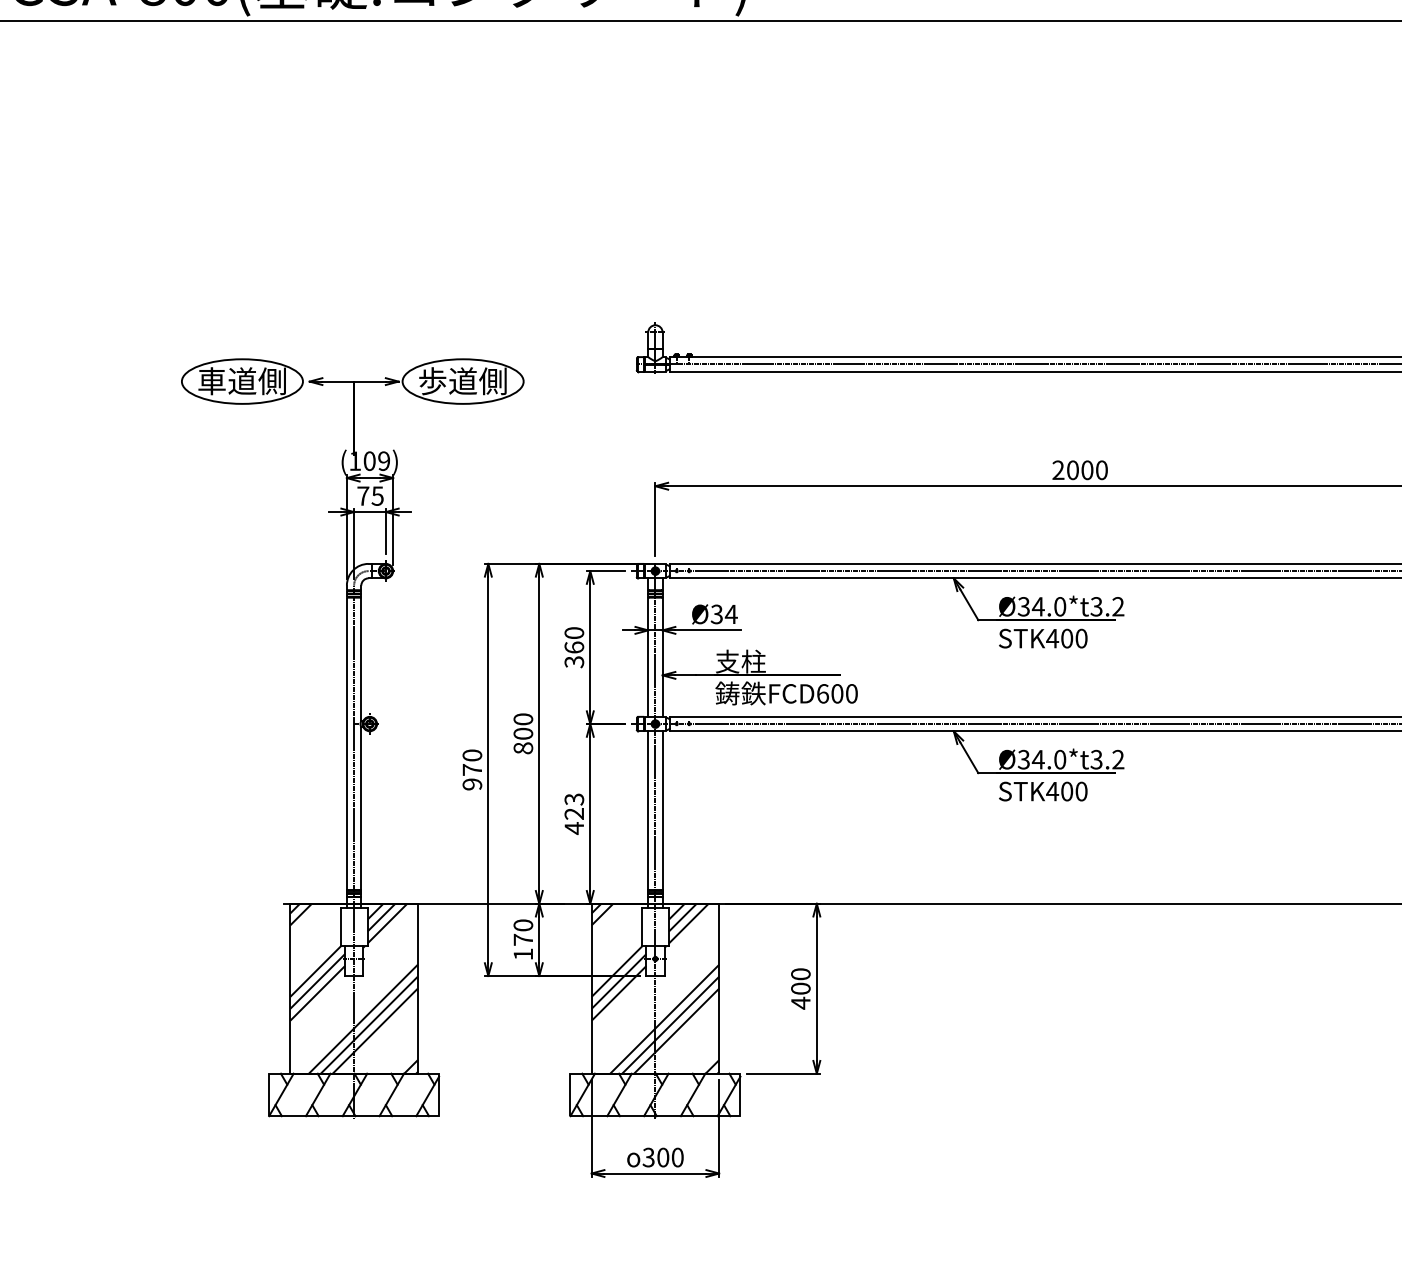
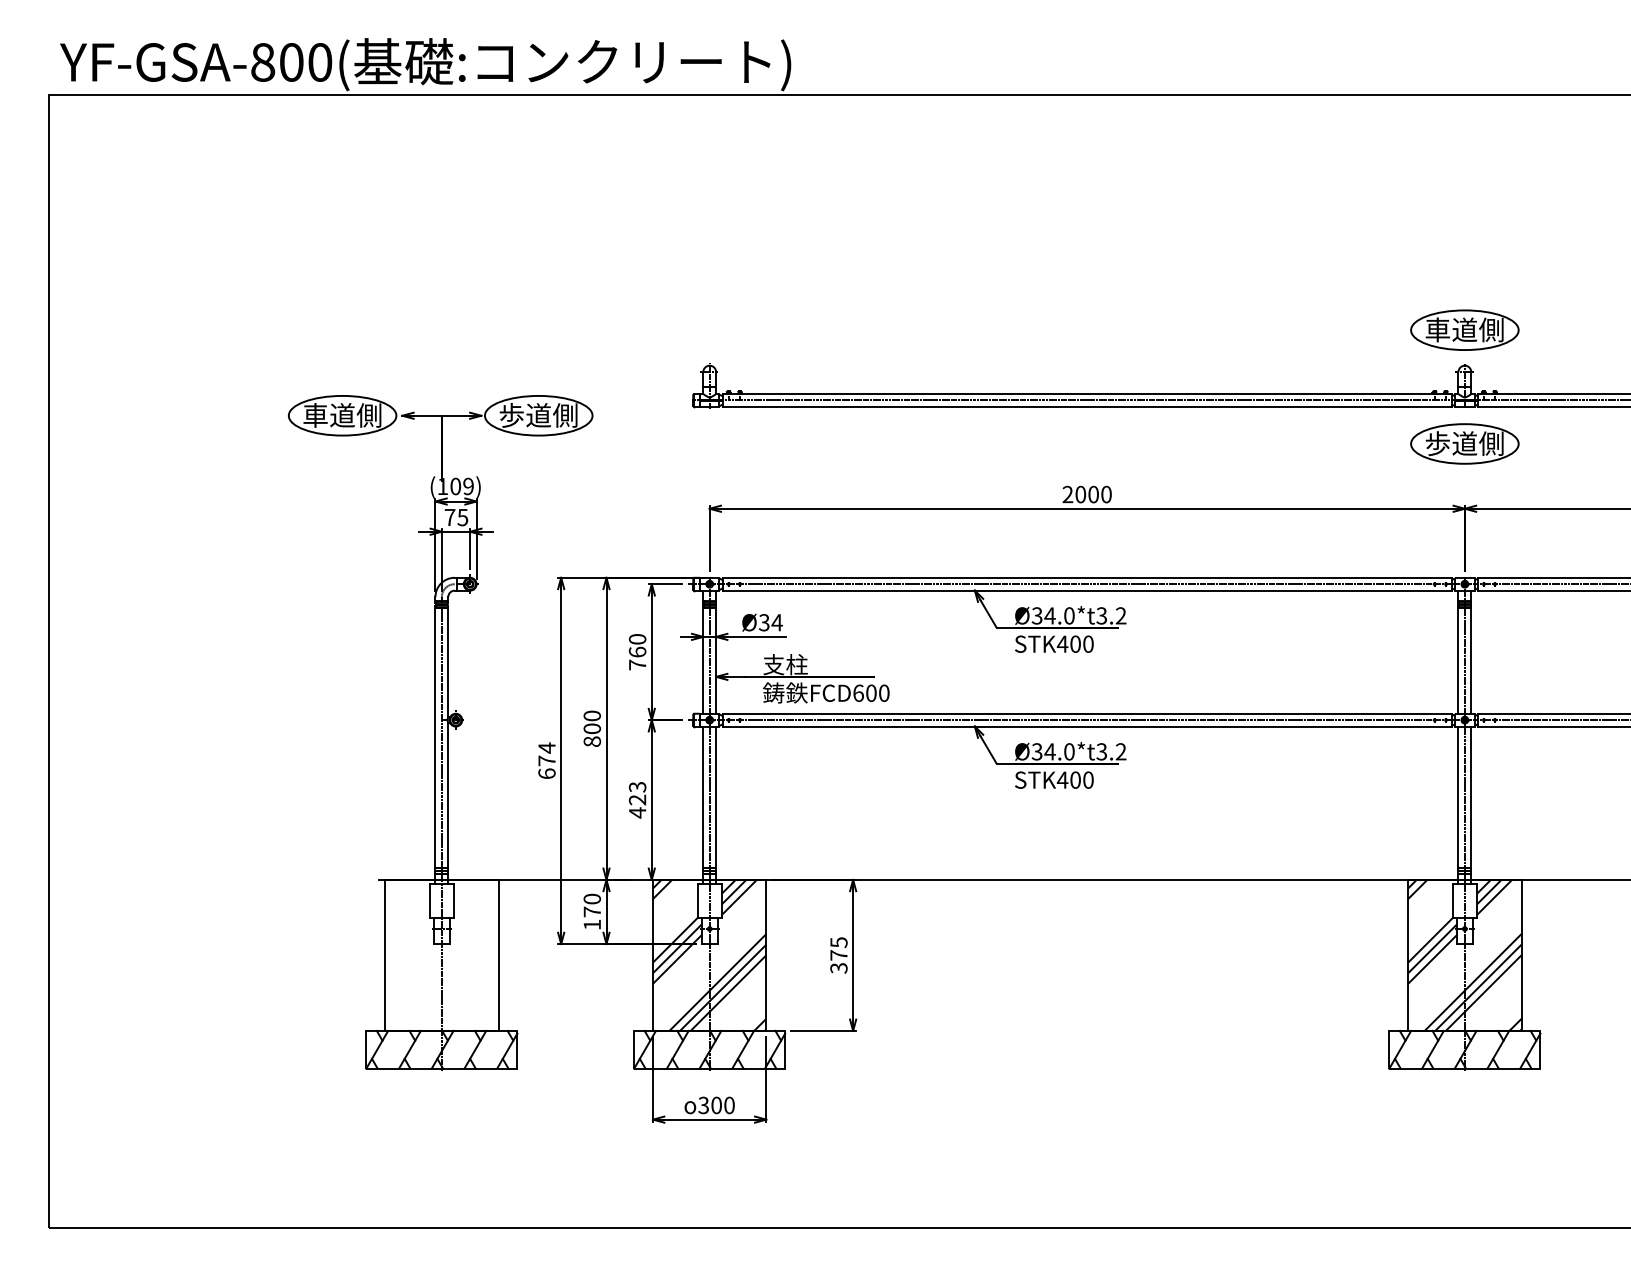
text: (574, 661) -> (637, 664), 360 -> 760
text: (471, 769) -> (546, 760), 970 -> 674
hatch: (353, 987) -> (441, 954), removed
text: (800, 988) -> (838, 955), 400 -> 375

